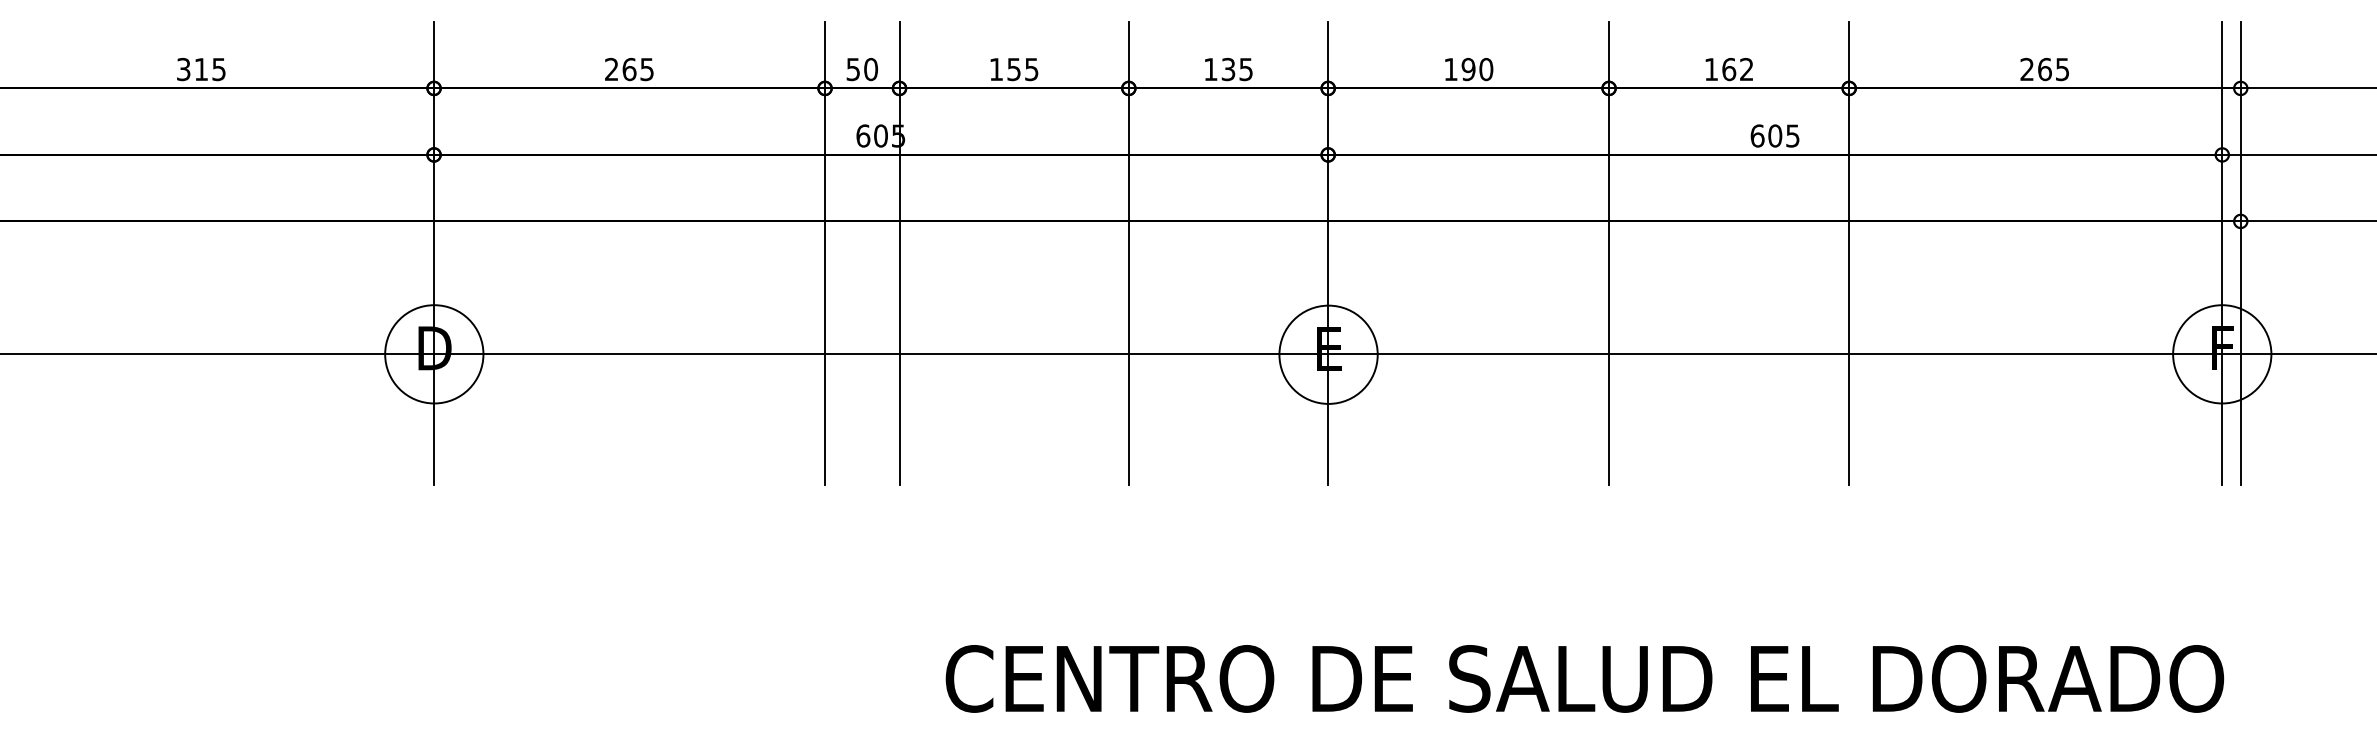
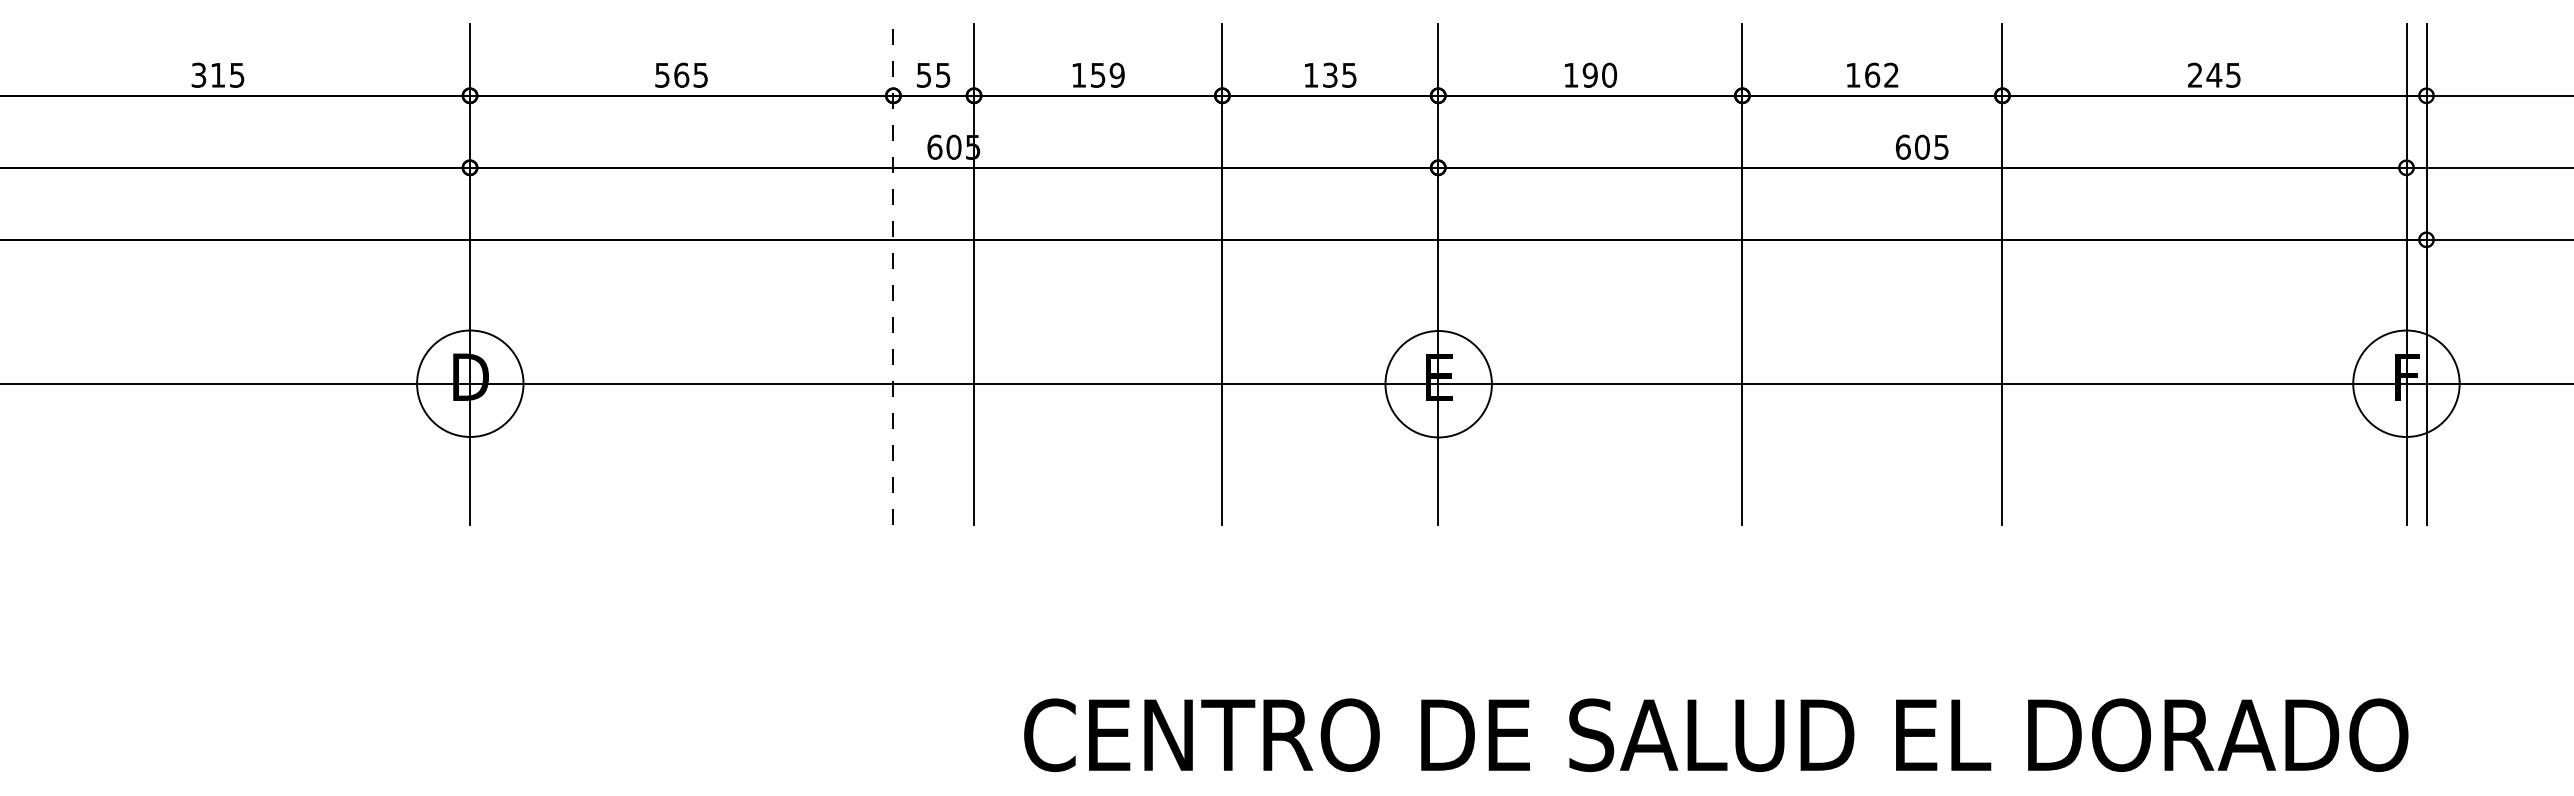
text: (1031, 68) -> (1116, 74), 155 -> 159
text: (611, 69) -> (662, 75), 265 -> 565
text: (871, 69) -> (943, 75), 50 -> 55
text: (2044, 69) -> (2213, 75), 265 -> 245
line: (825, 253) -> (893, 274), solid -> dashed

